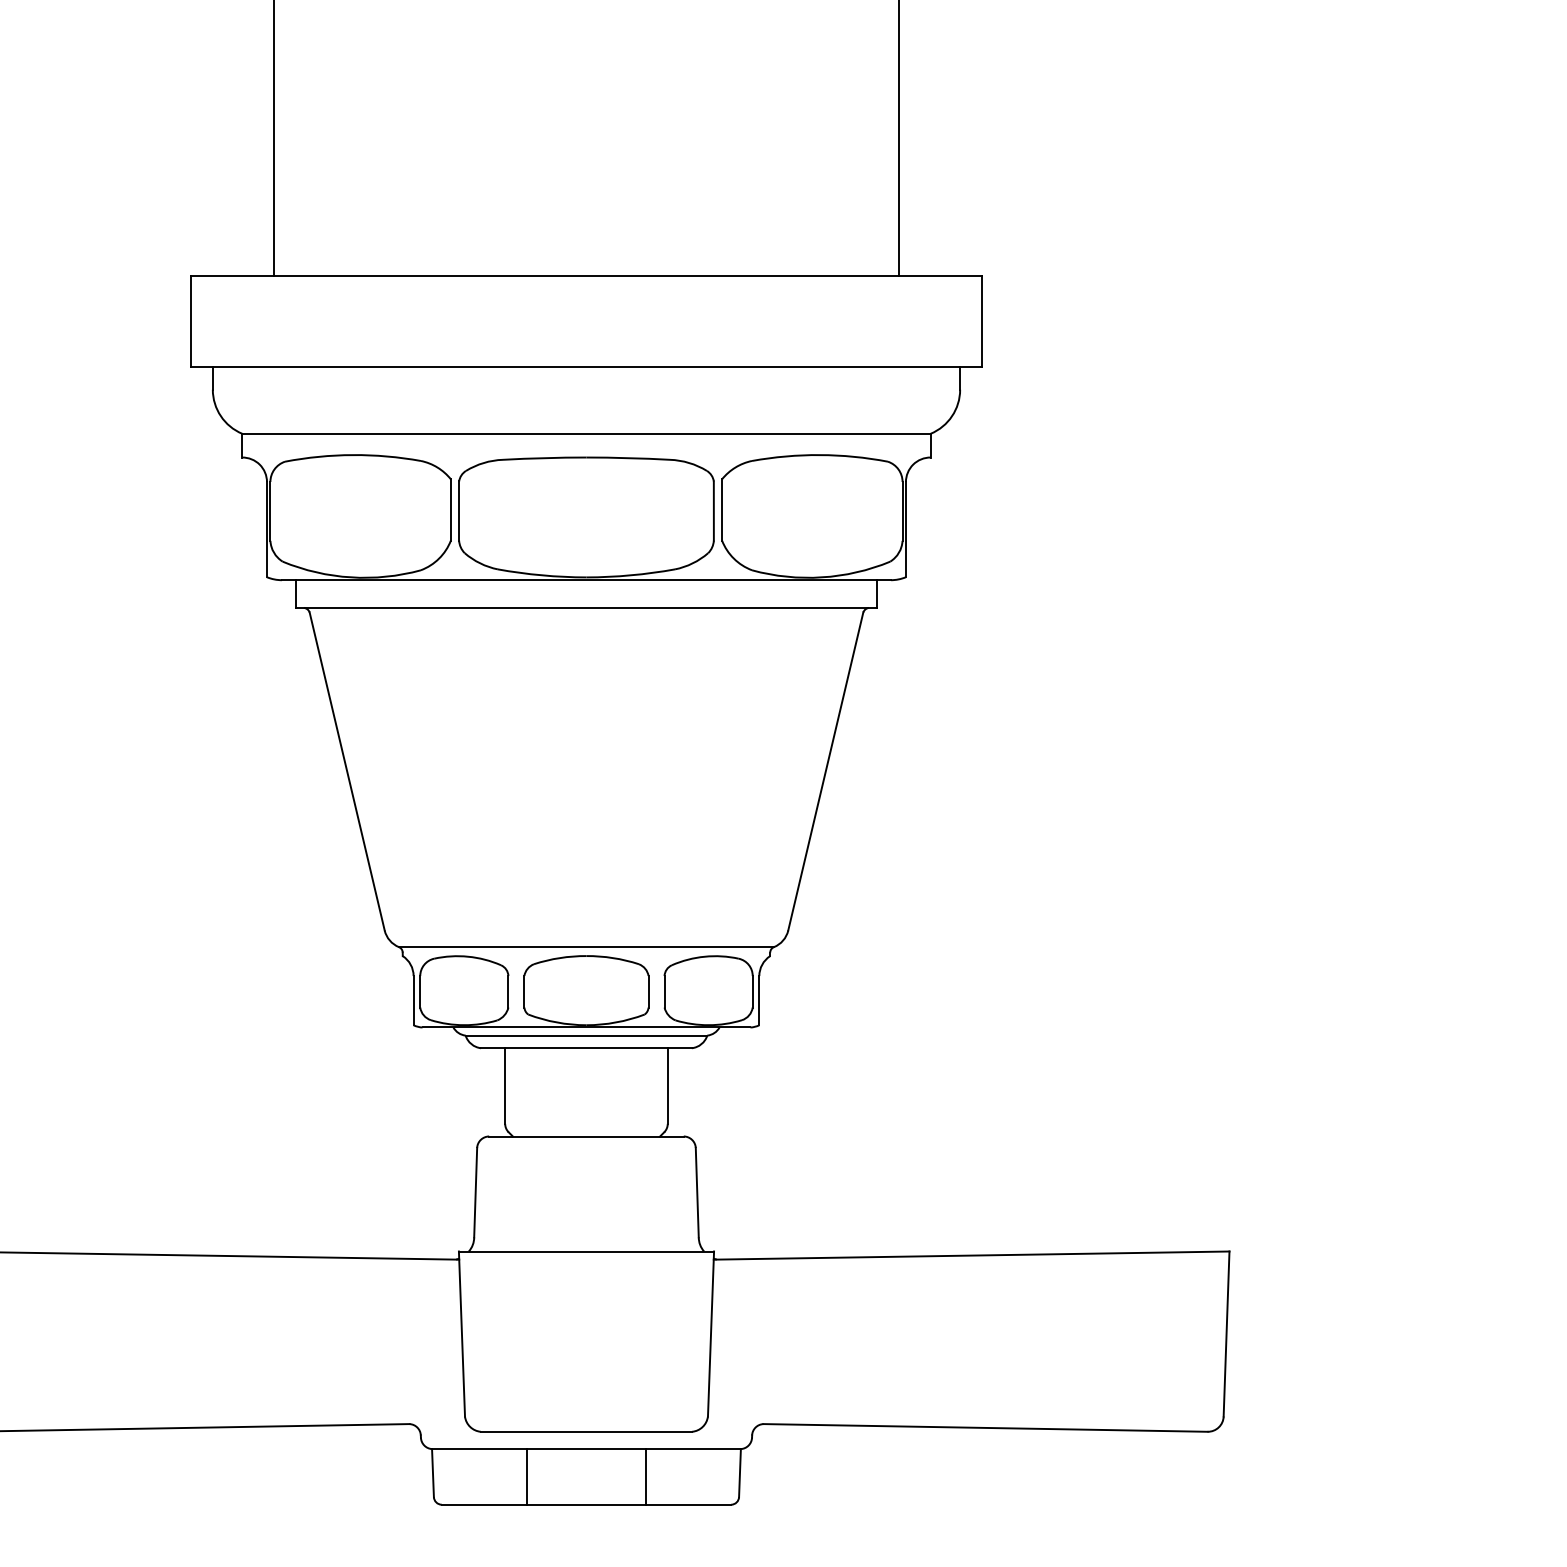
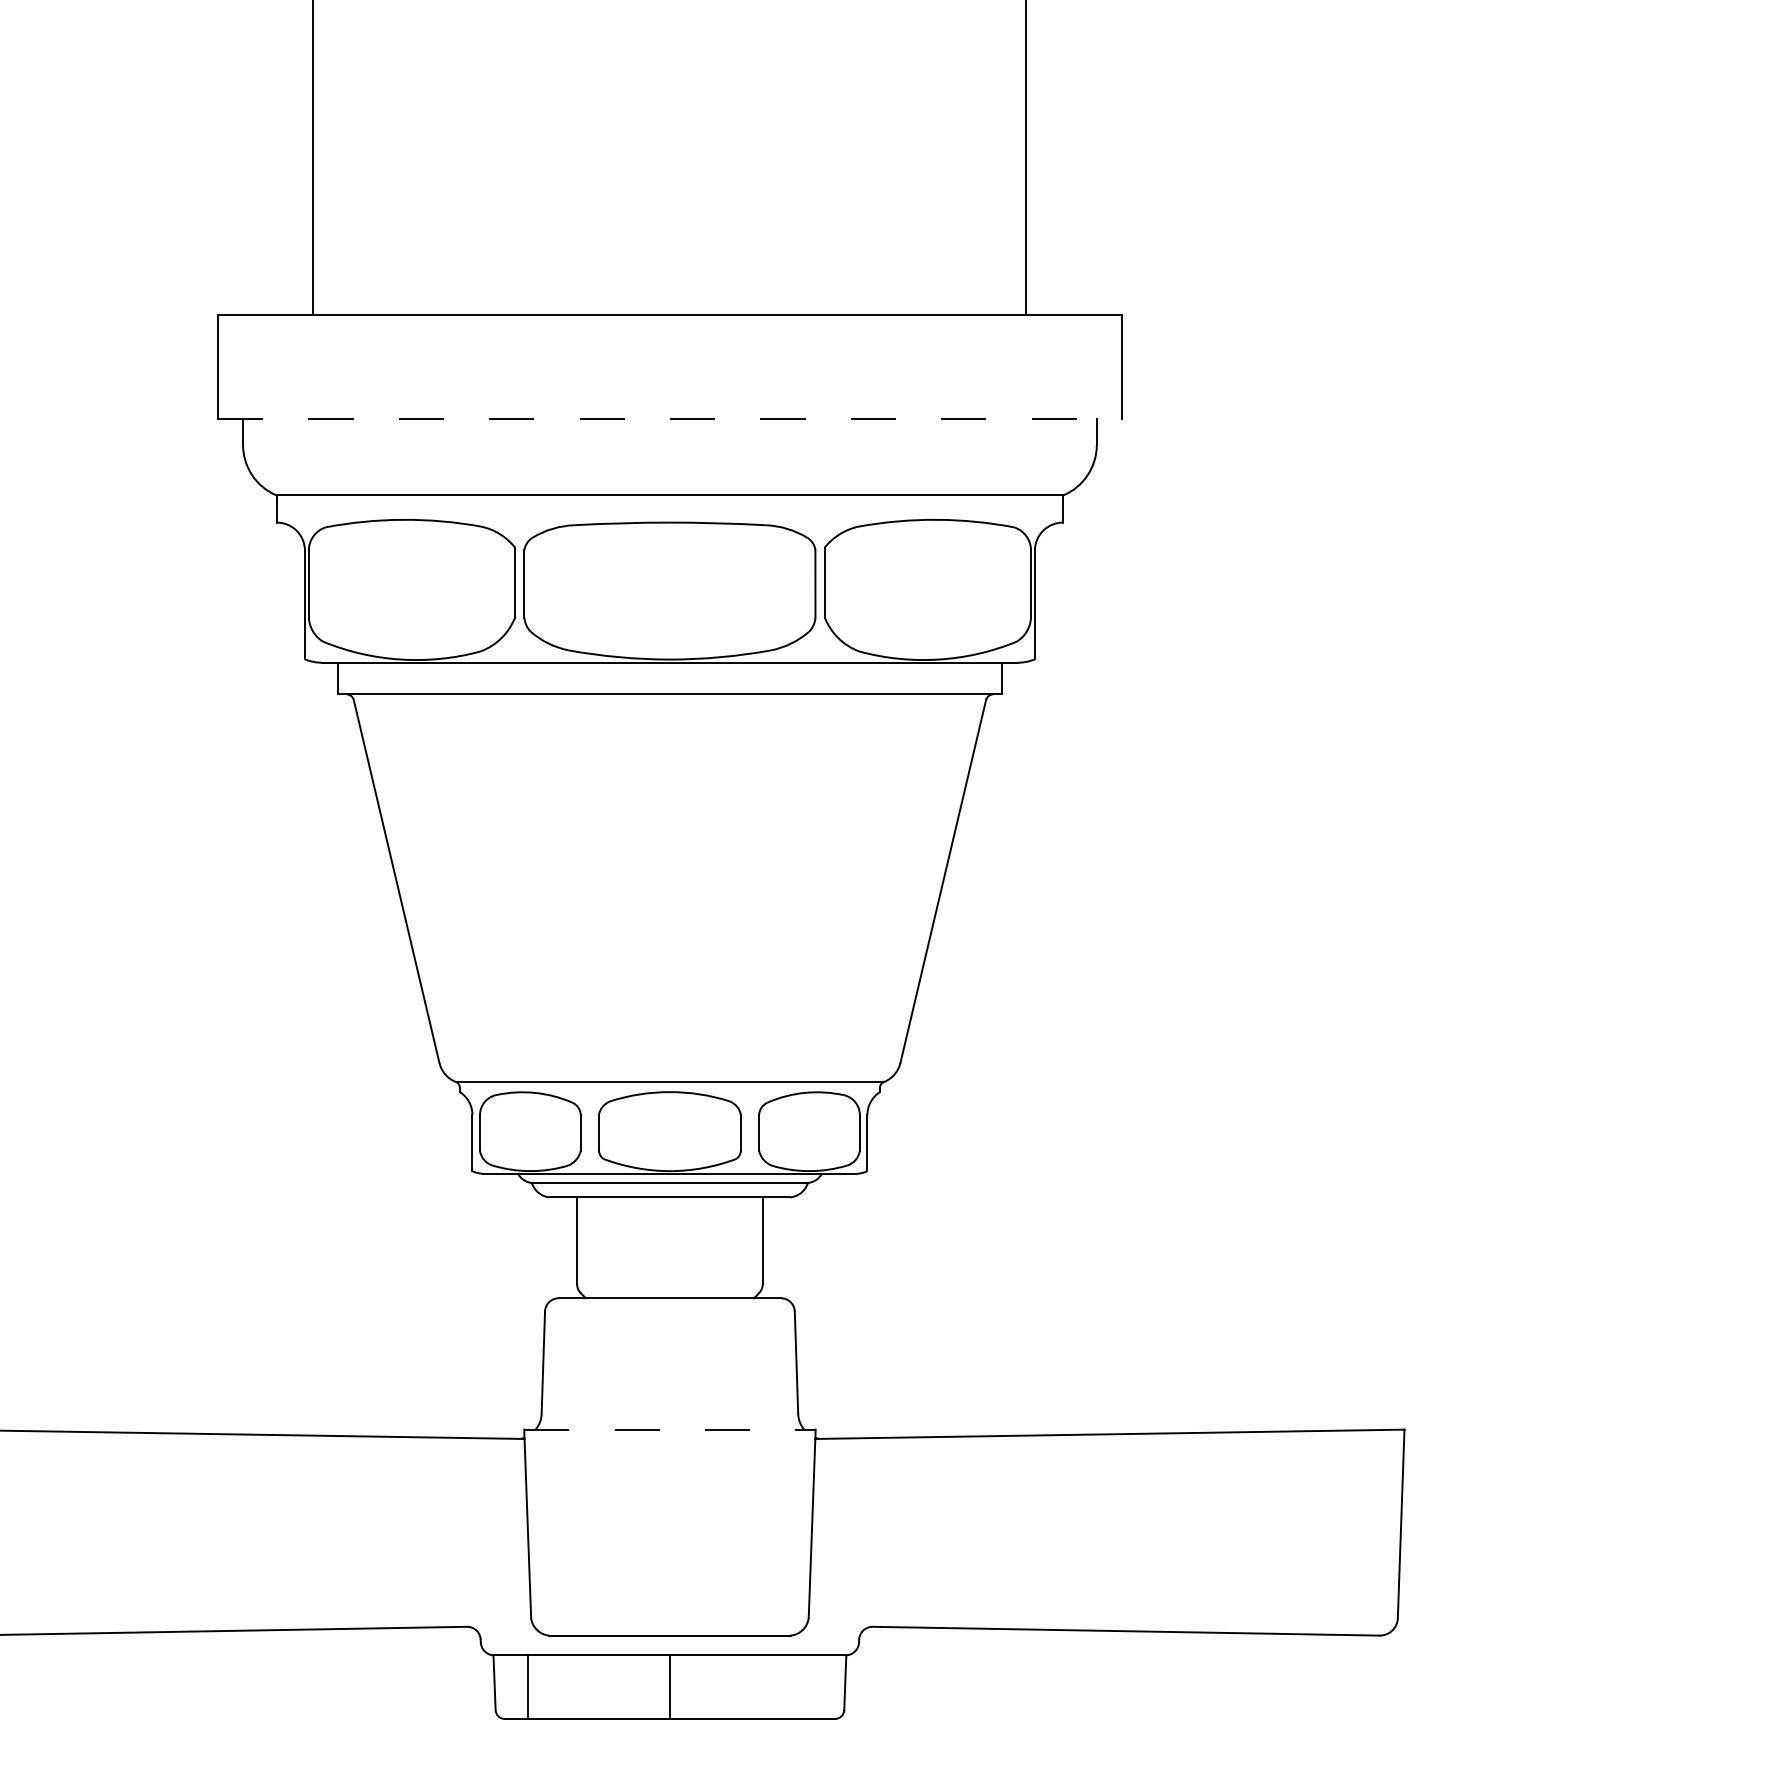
line: (586, 366) -> (669, 418), solid -> dashed
line: (586, 1251) -> (669, 1429), solid -> dashed
line: (526, 1476) -> (528, 1686), moved
line: (646, 1476) -> (669, 1686), moved

